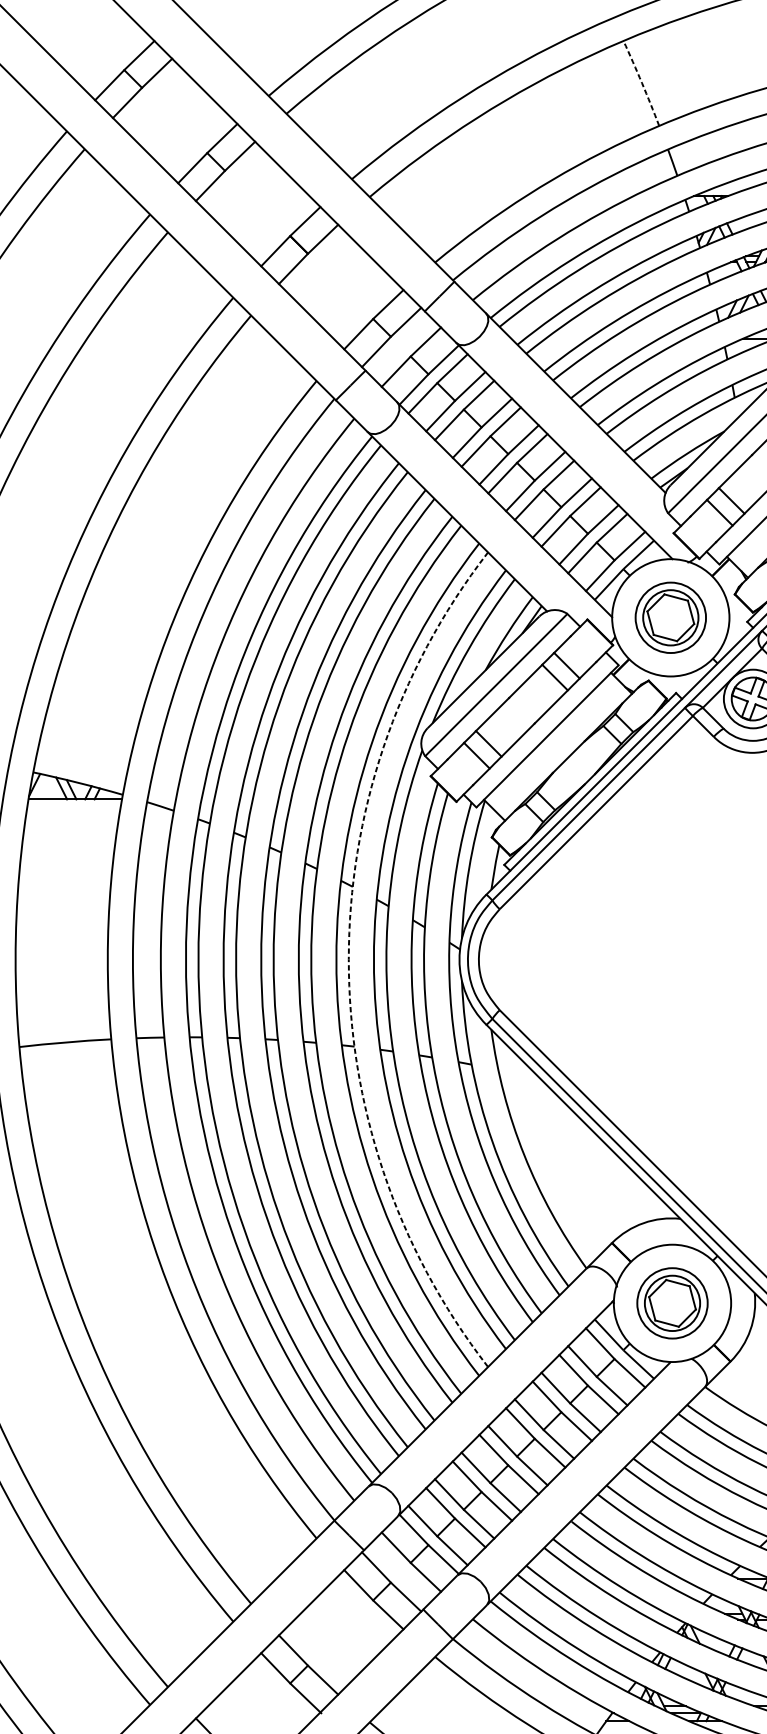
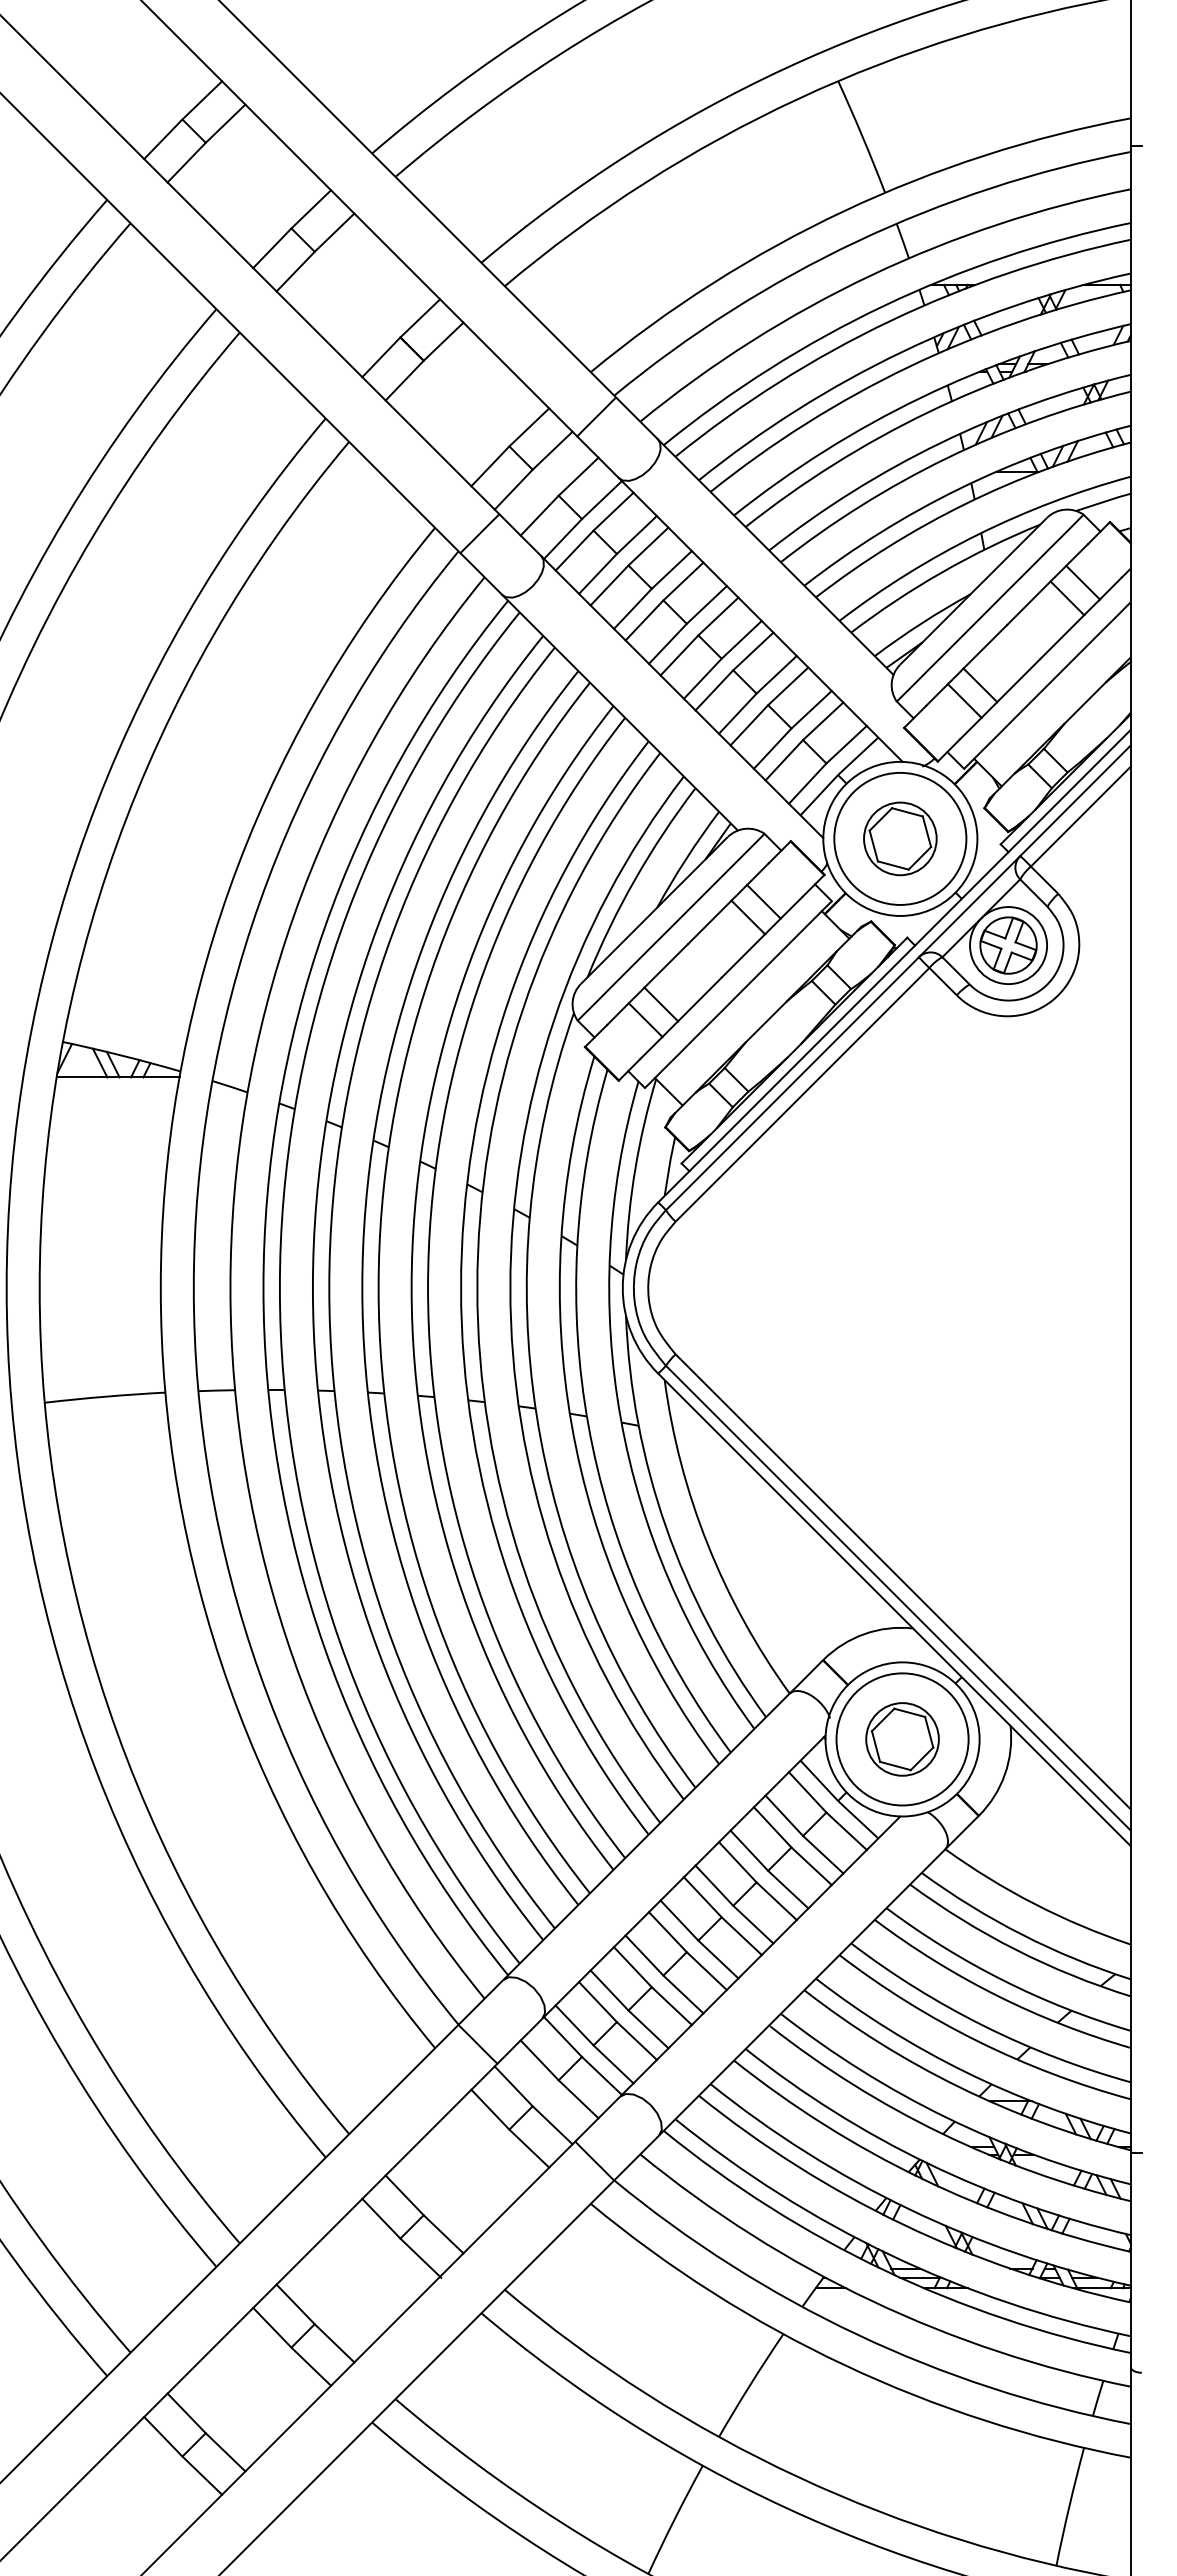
arc: (642, 83) -> (862, 136), dashed -> solid
circle: (670, 617) -> (900, 838), size x1.43
arc: (348, 959) -> (477, 1287), dashed -> solid
circle: (672, 1303) -> (902, 1739), size x1.43

